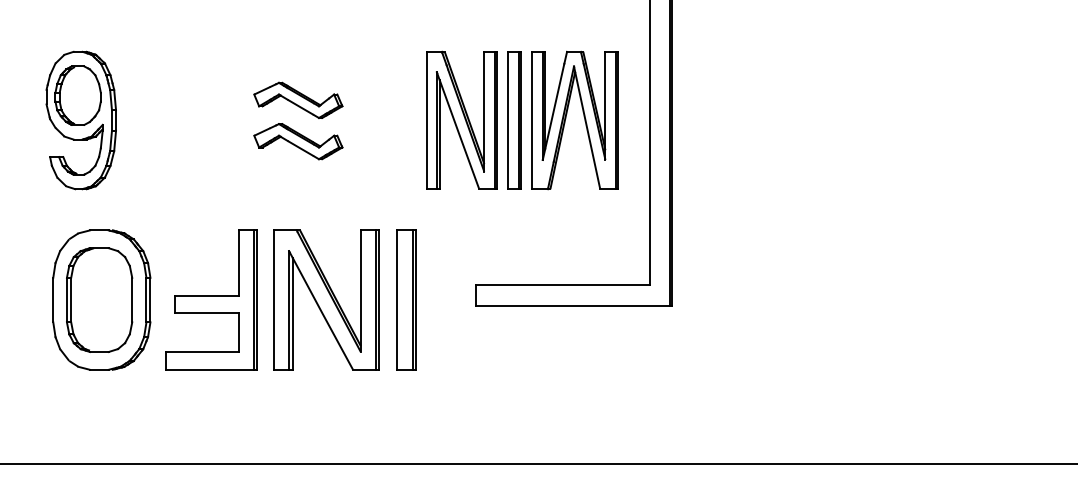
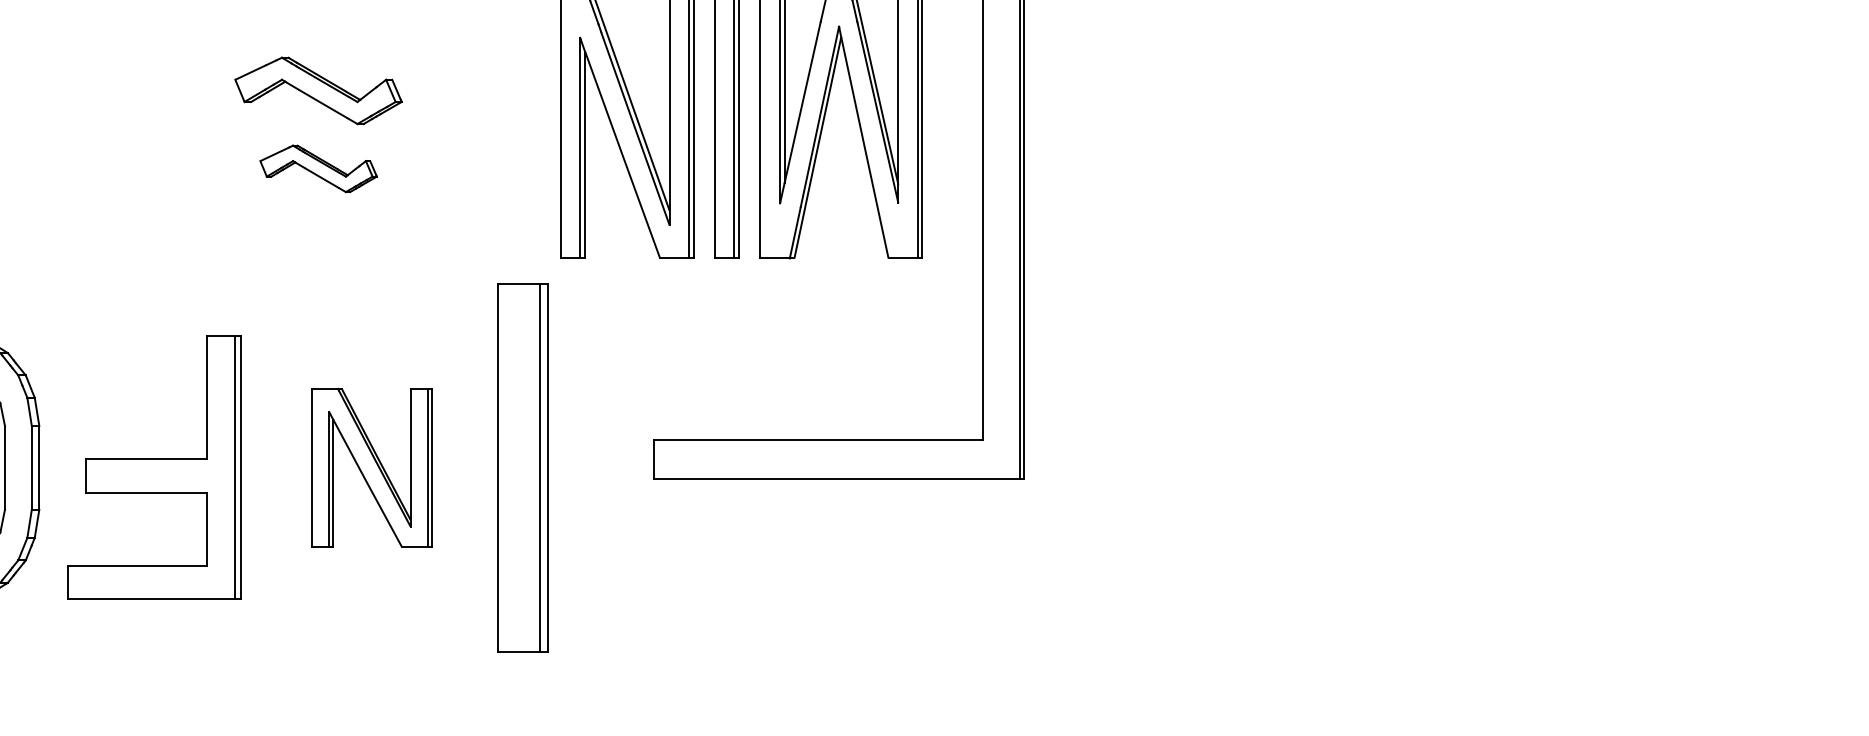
part: (298, 141) -> (318, 168), size x0.7
part: (326, 299) -> (371, 466), size x0.6
part: (406, 299) -> (522, 466), size x1.4

